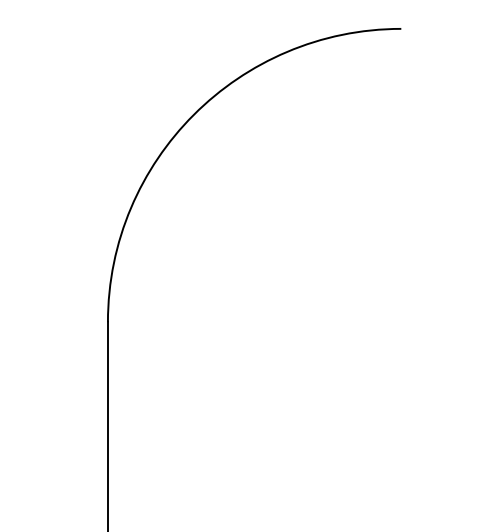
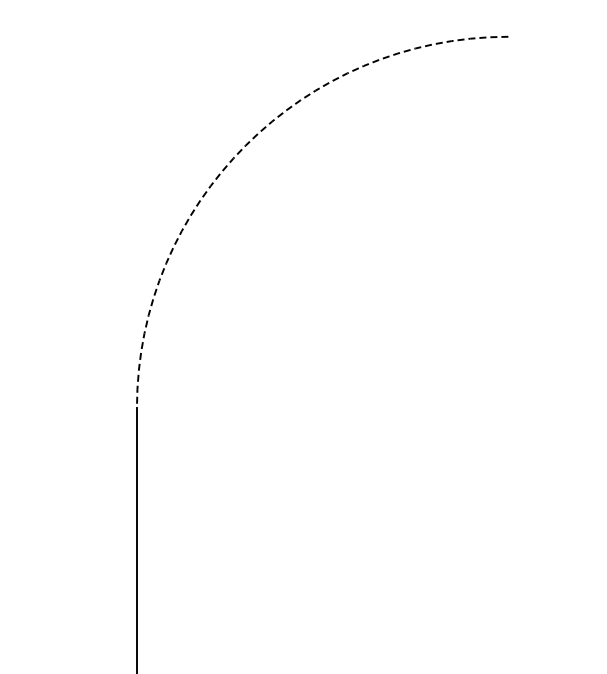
arc: (193, 114) -> (245, 145), solid -> dashed

